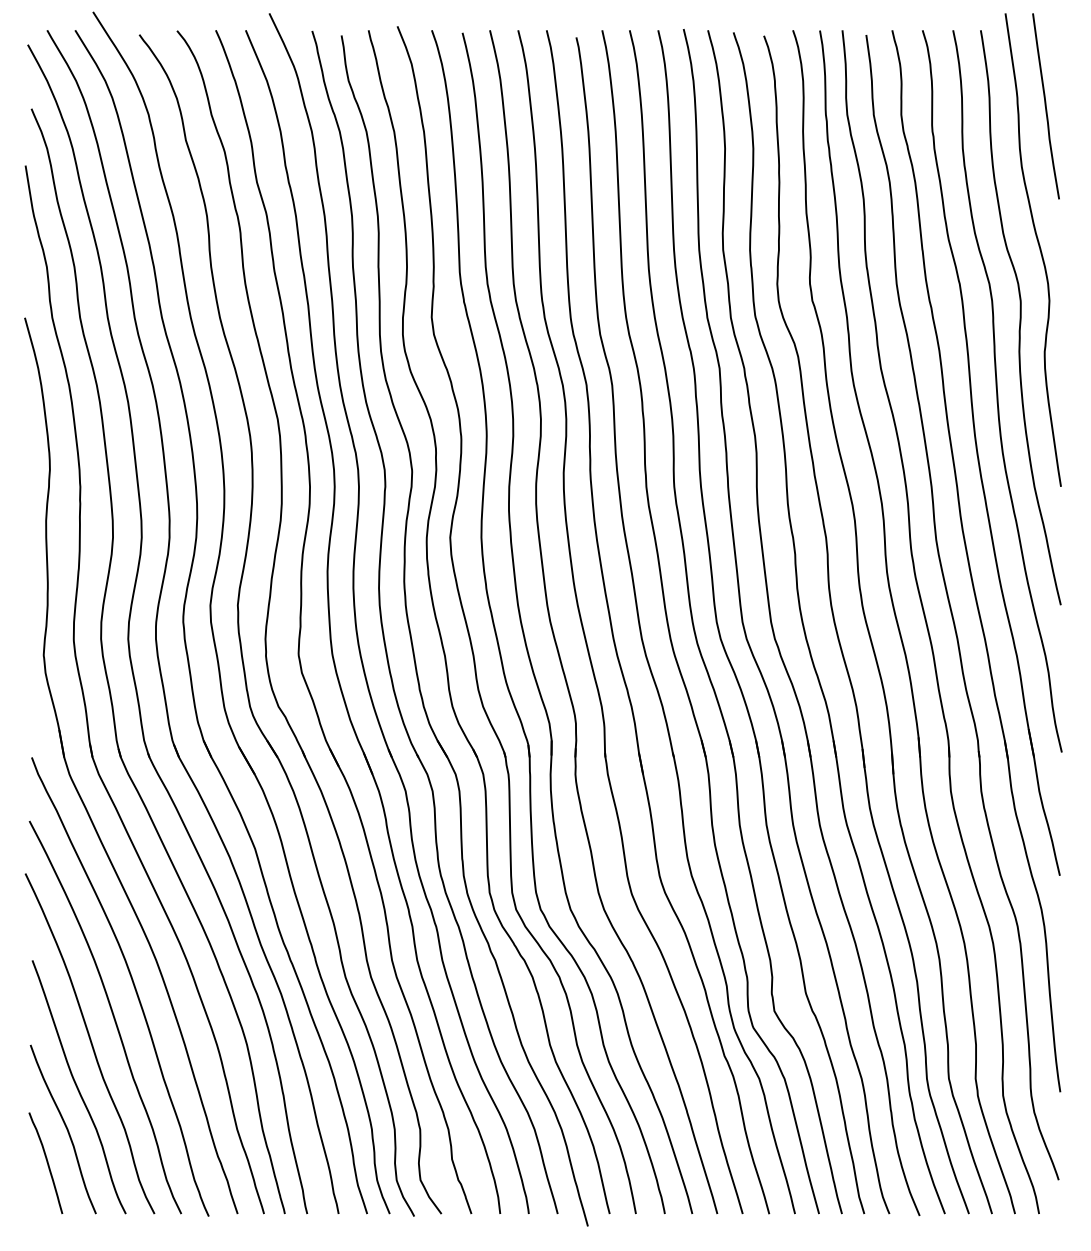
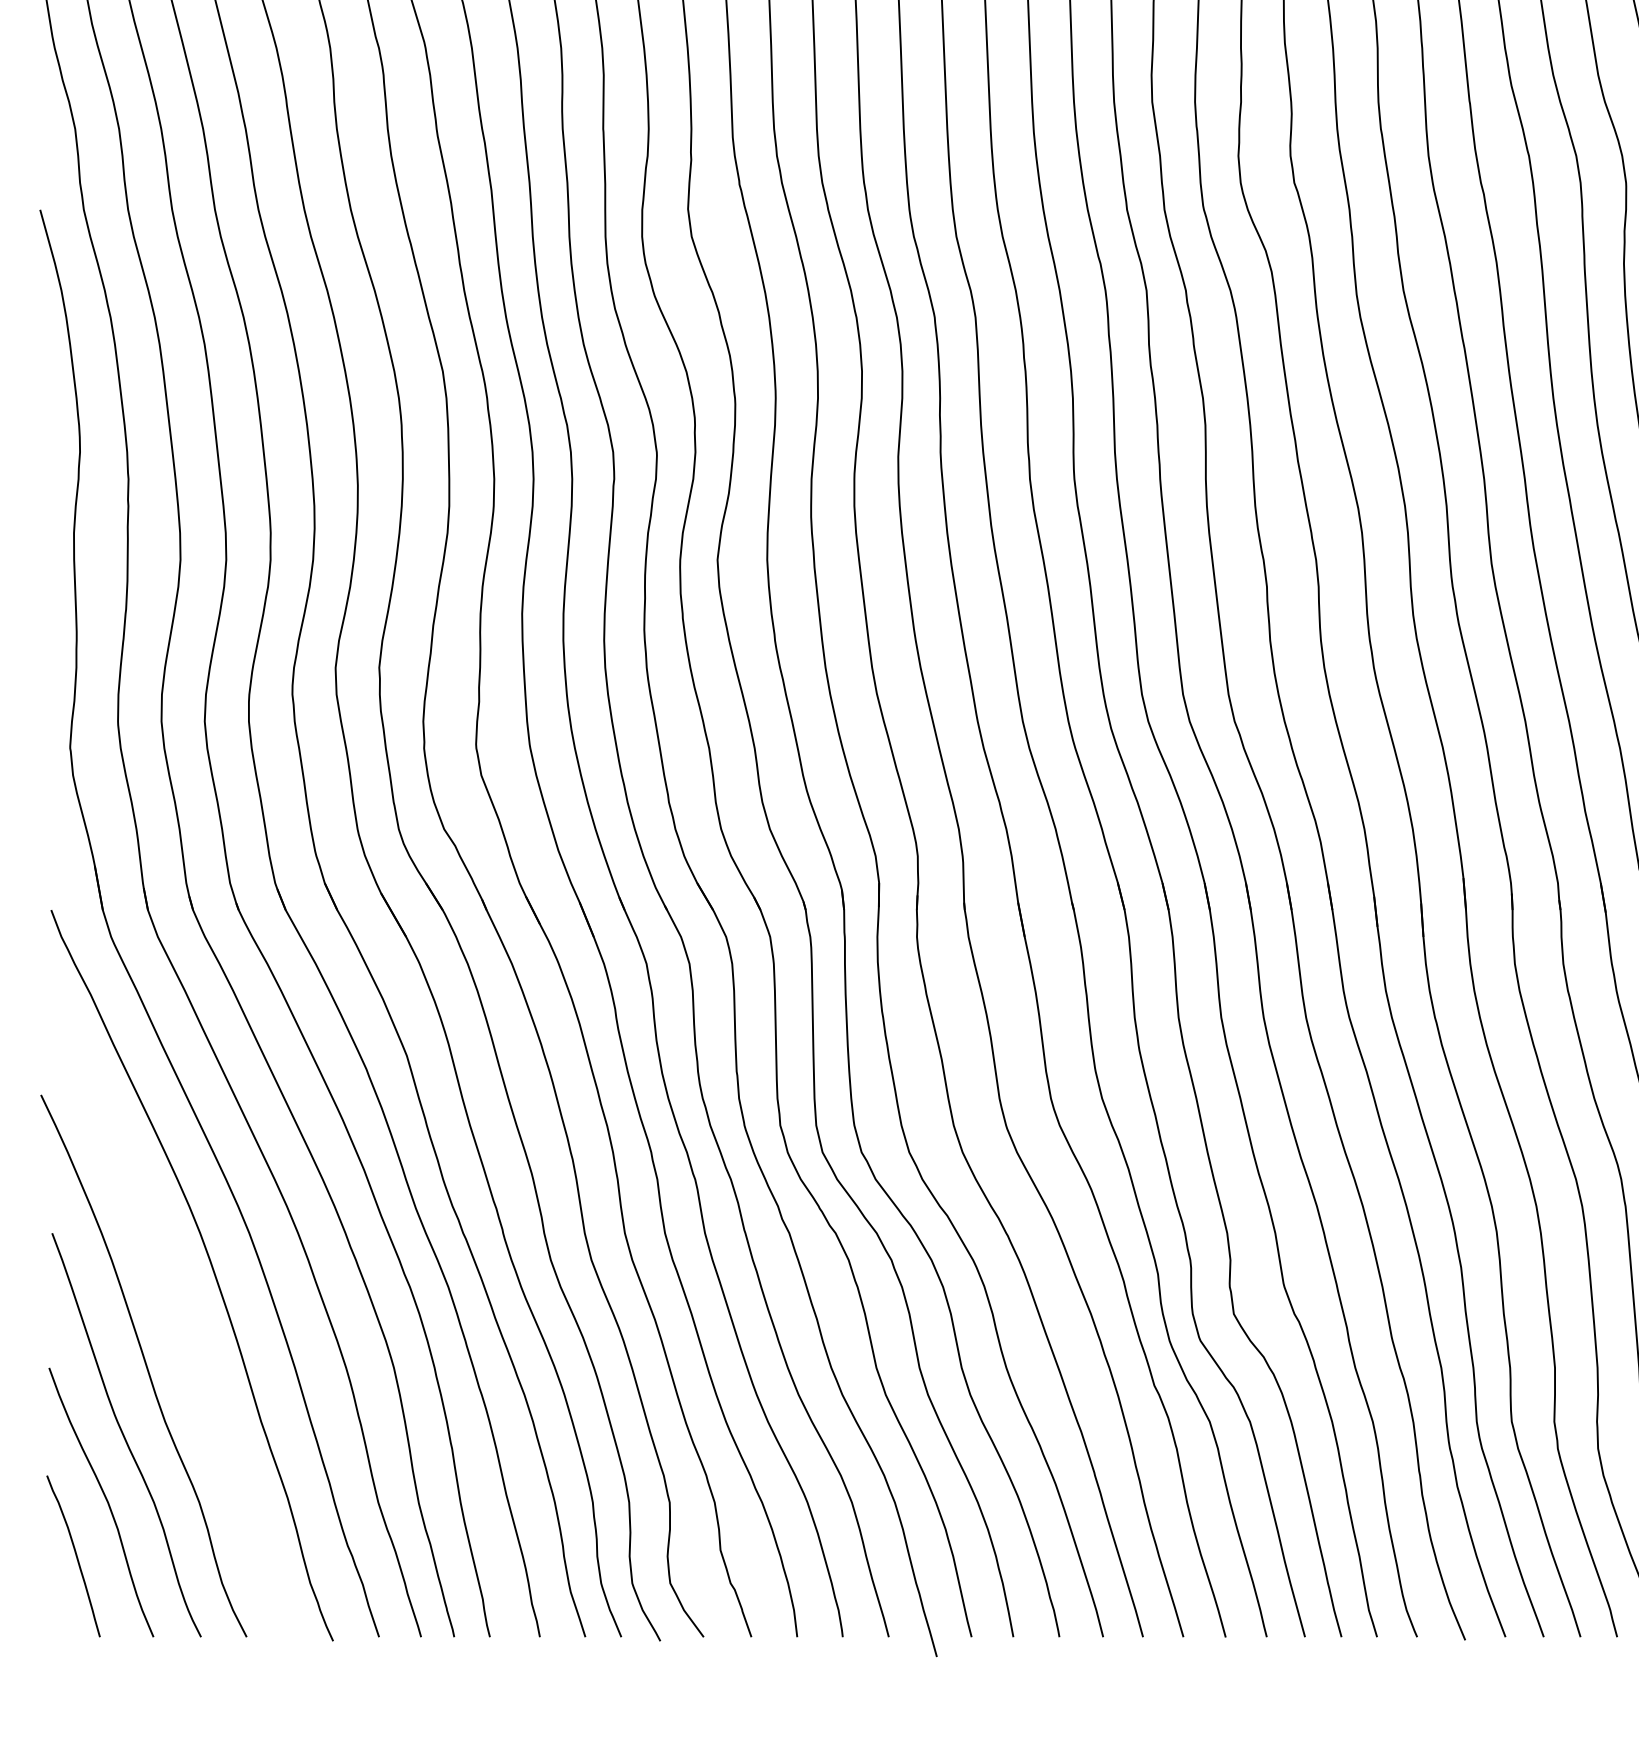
curve: (111, 1013) -> (178, 1317), removed

